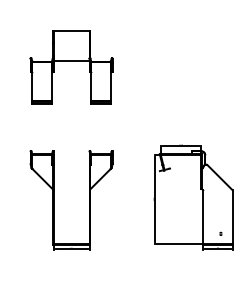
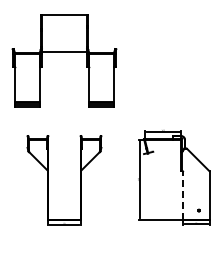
part: (71, 67) -> (64, 60), size x1.4
line: (203, 217) -> (183, 195), solid -> dashed

